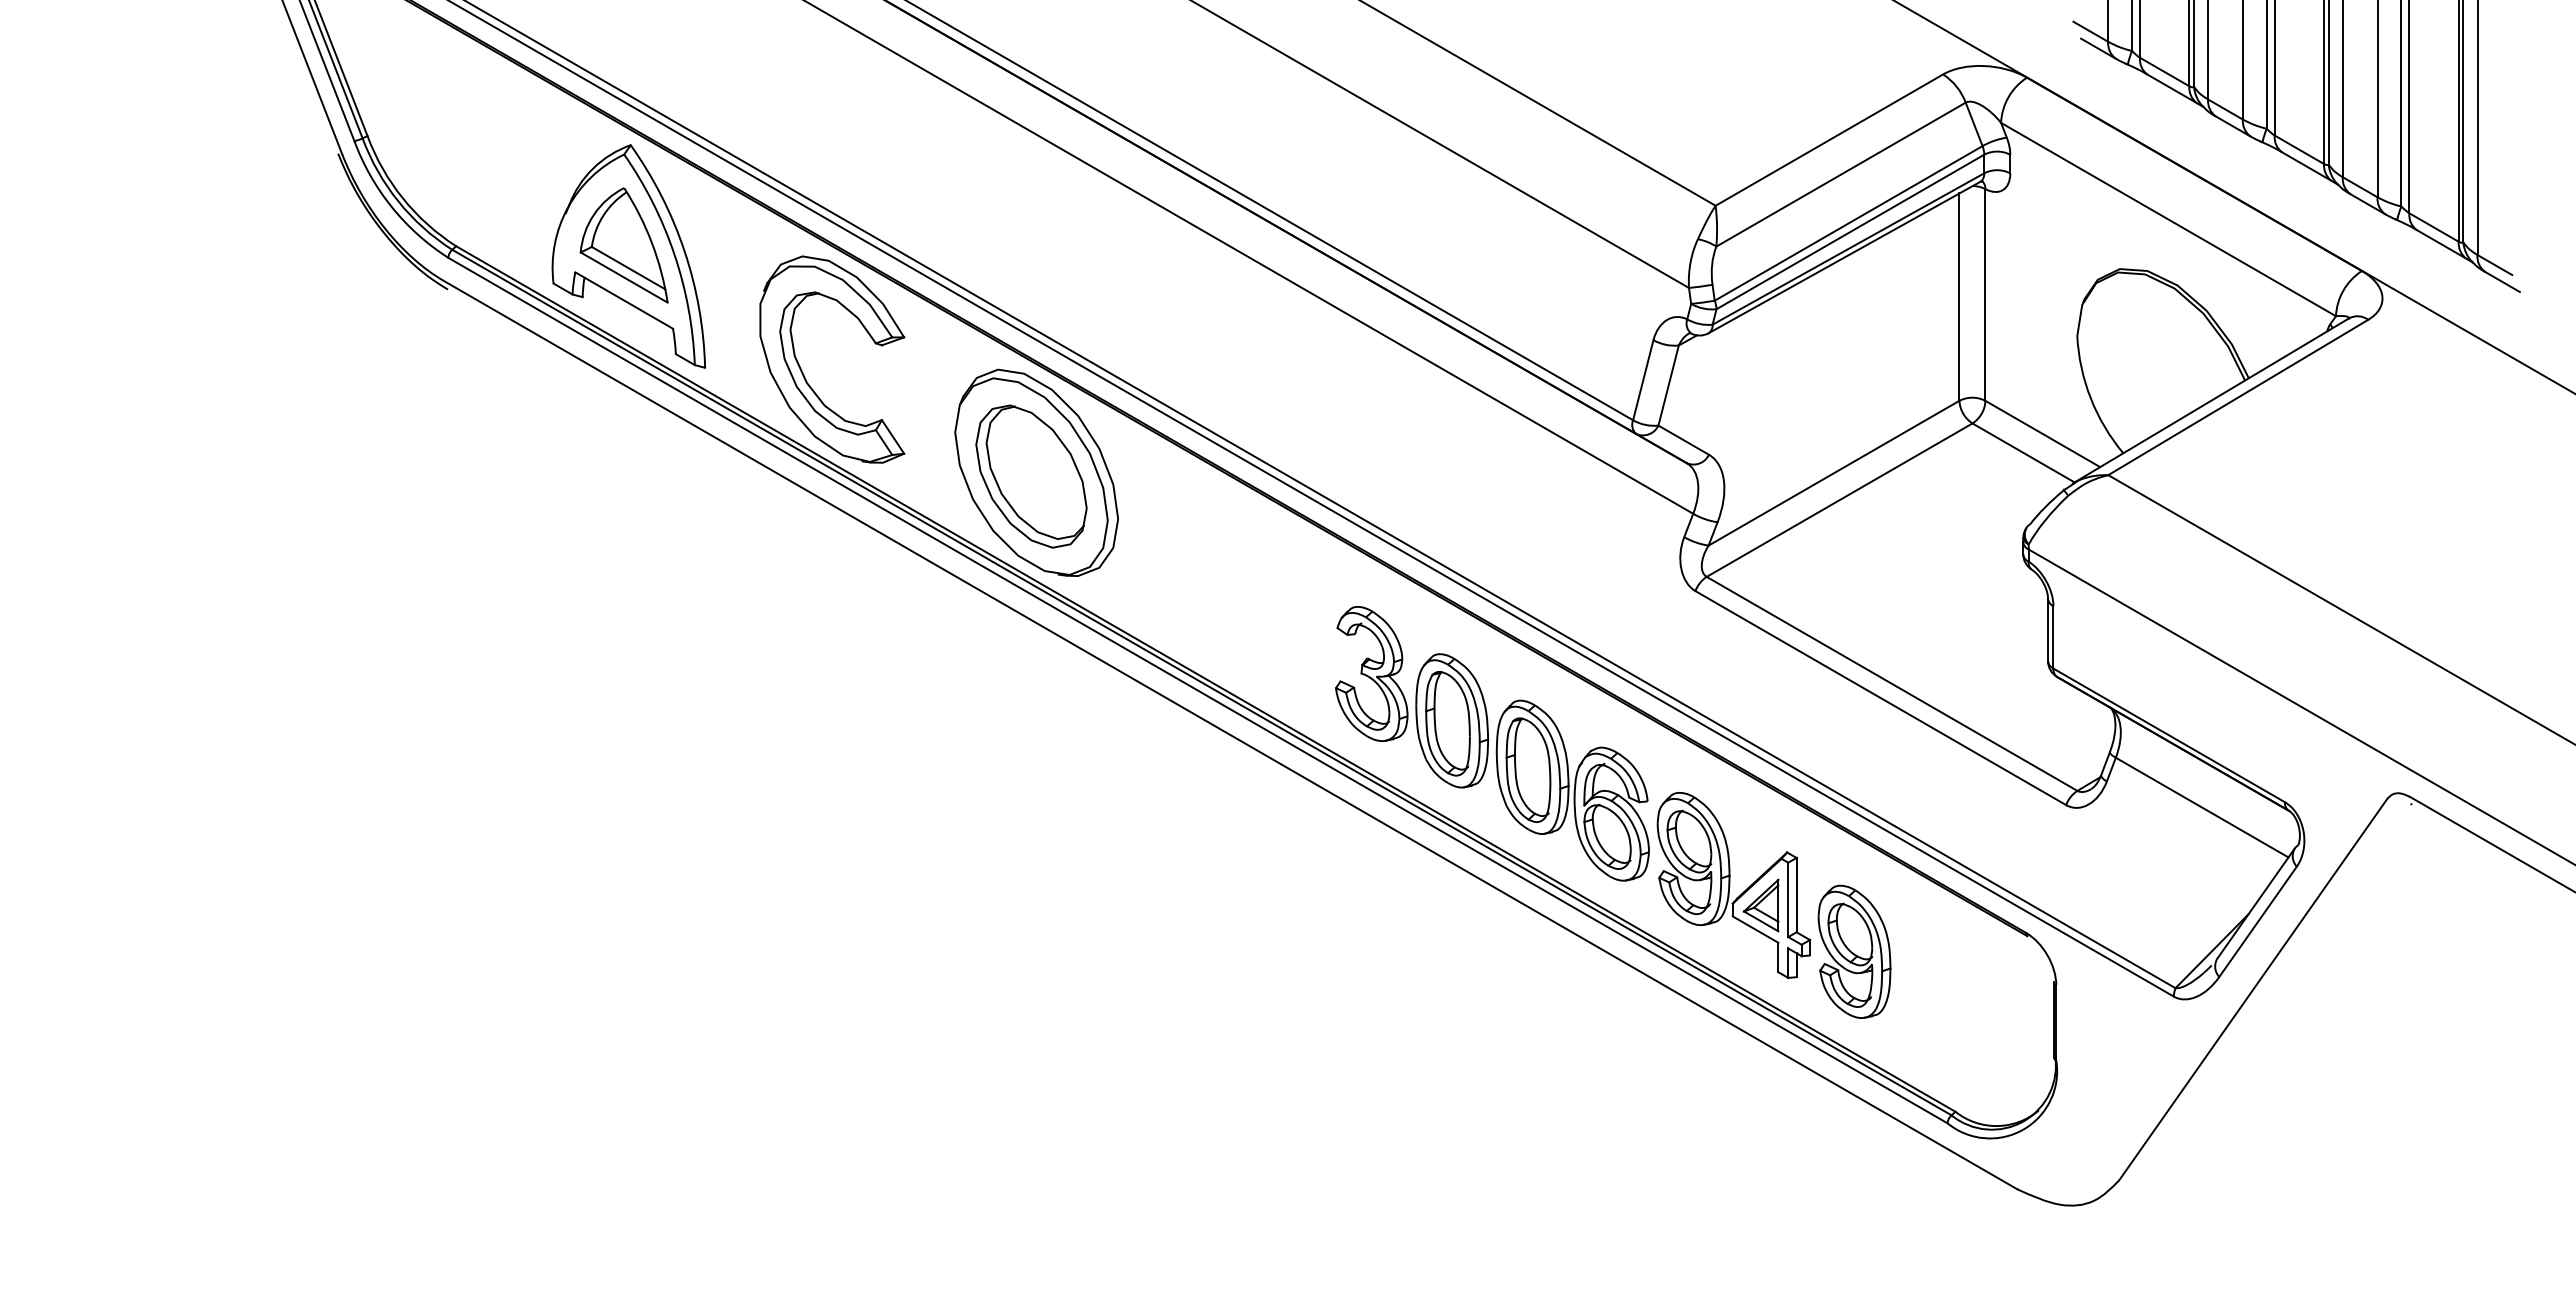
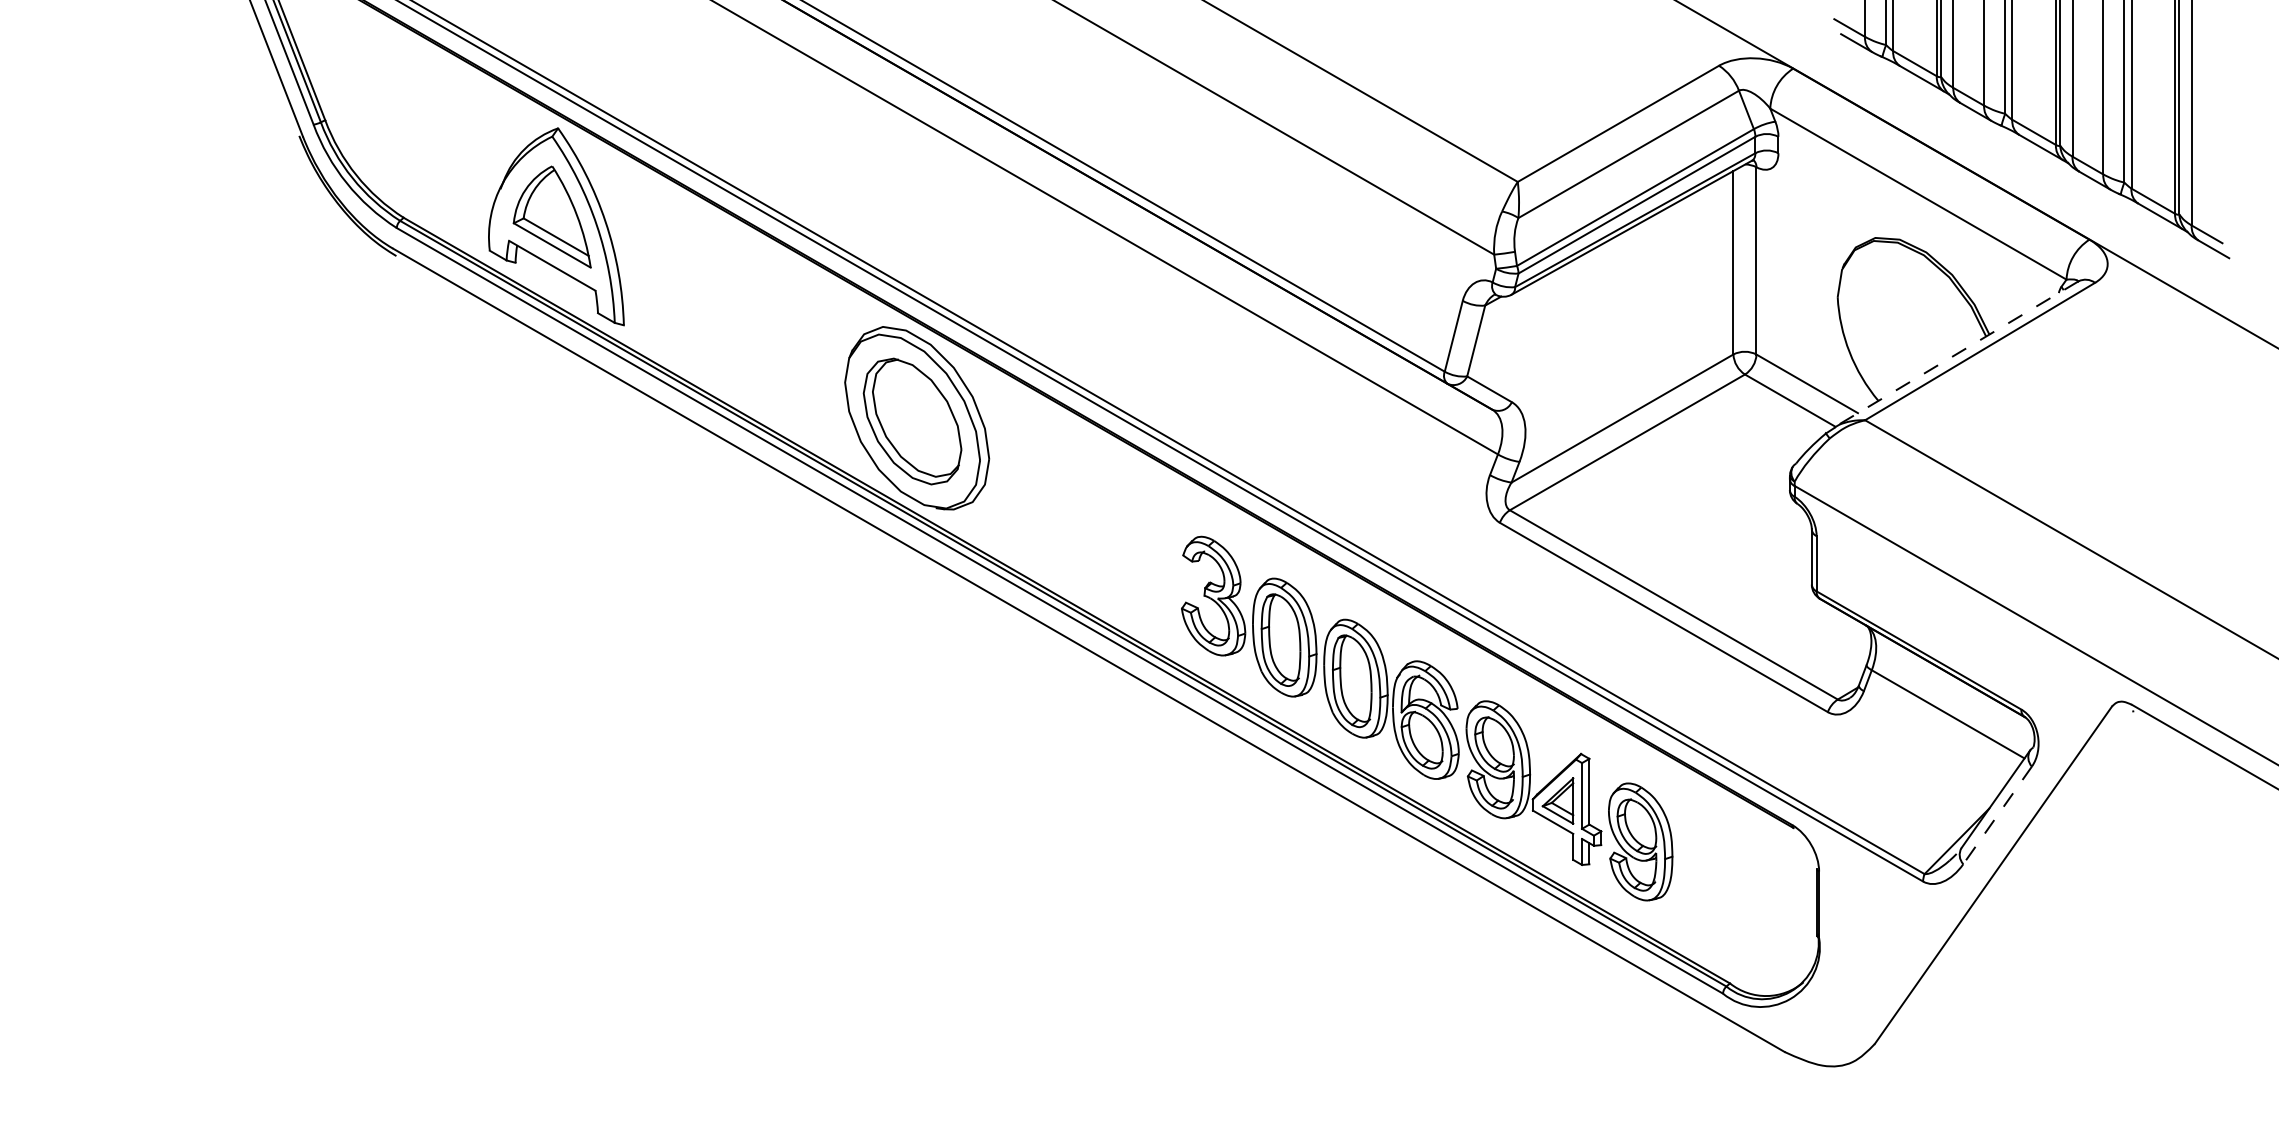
part: (804, 374) -> (711, 331), removed
line: (2210, 401) -> (1955, 355), solid -> dashed
line: (2257, 922) -> (1997, 815), solid -> dashed

